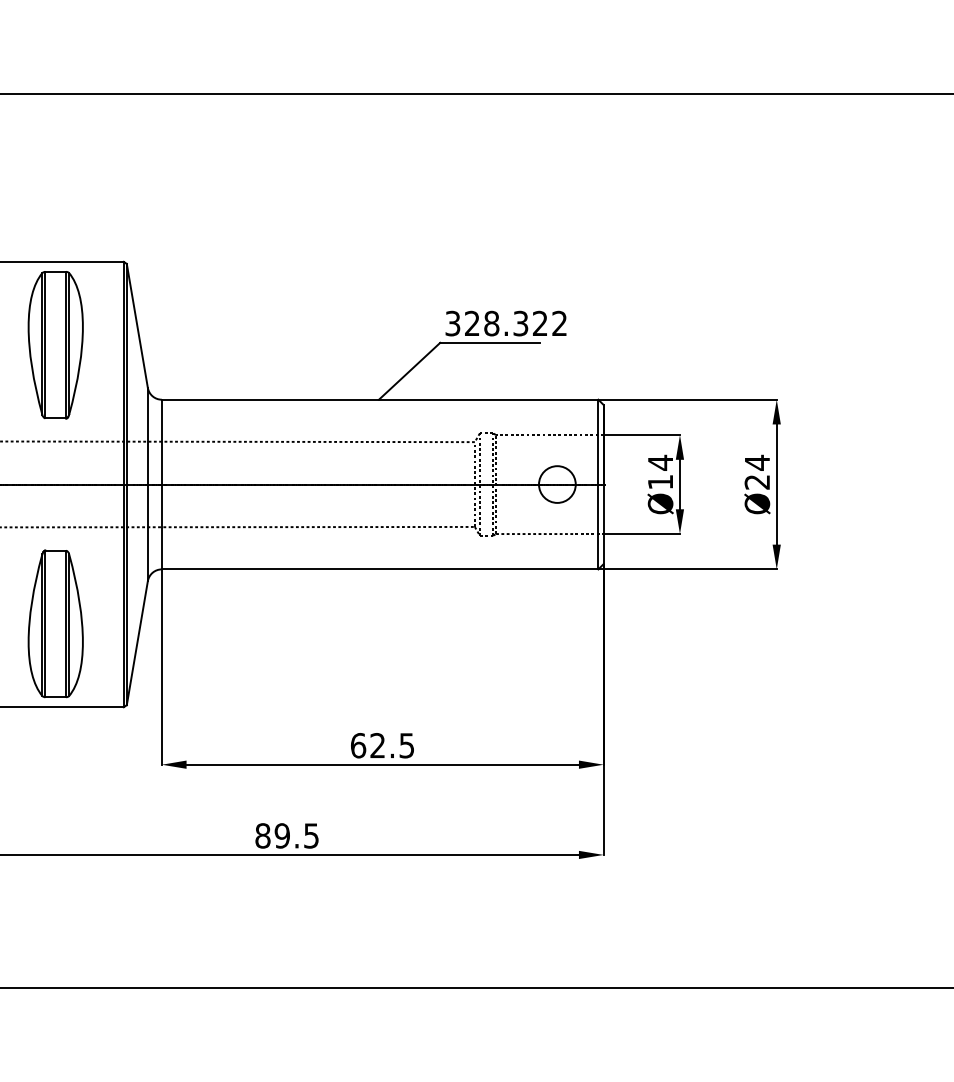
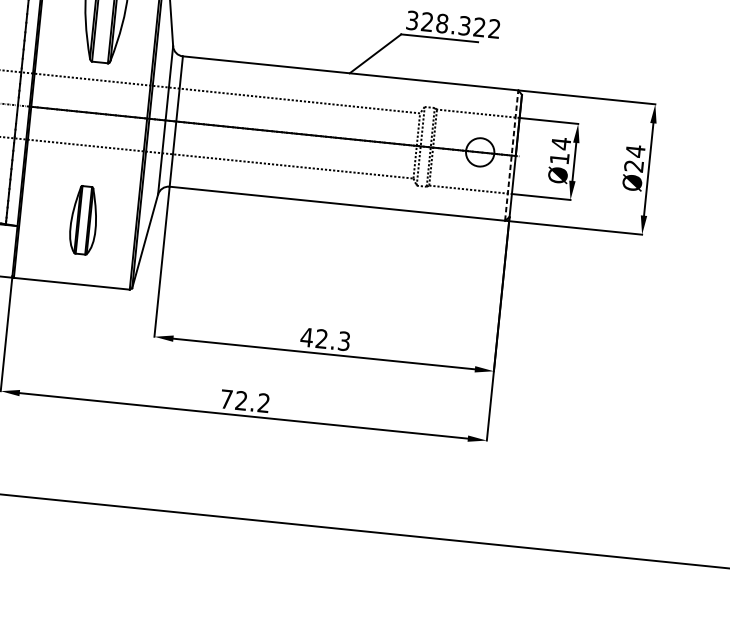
line: (598, 484) -> (511, 155), solid -> dashed
part: (55, 623) -> (83, 219), size x0.6
text: (382, 745) -> (325, 339), 62.5 -> 42.3
text: (286, 835) -> (244, 400), 89.5 -> 72.2

